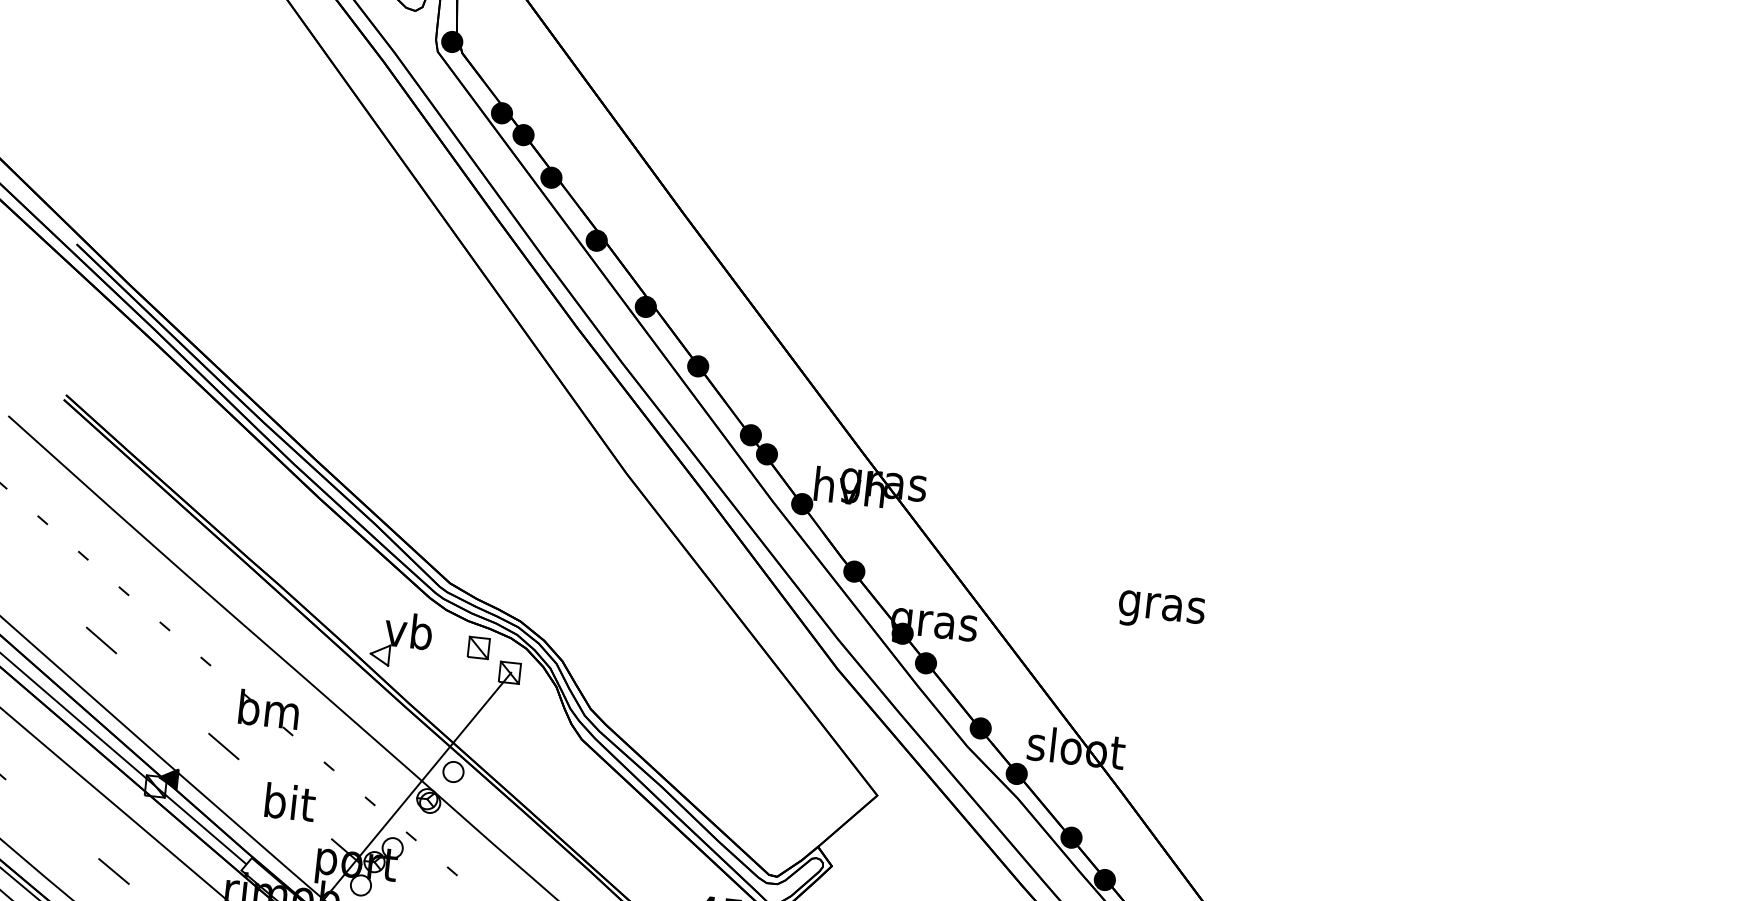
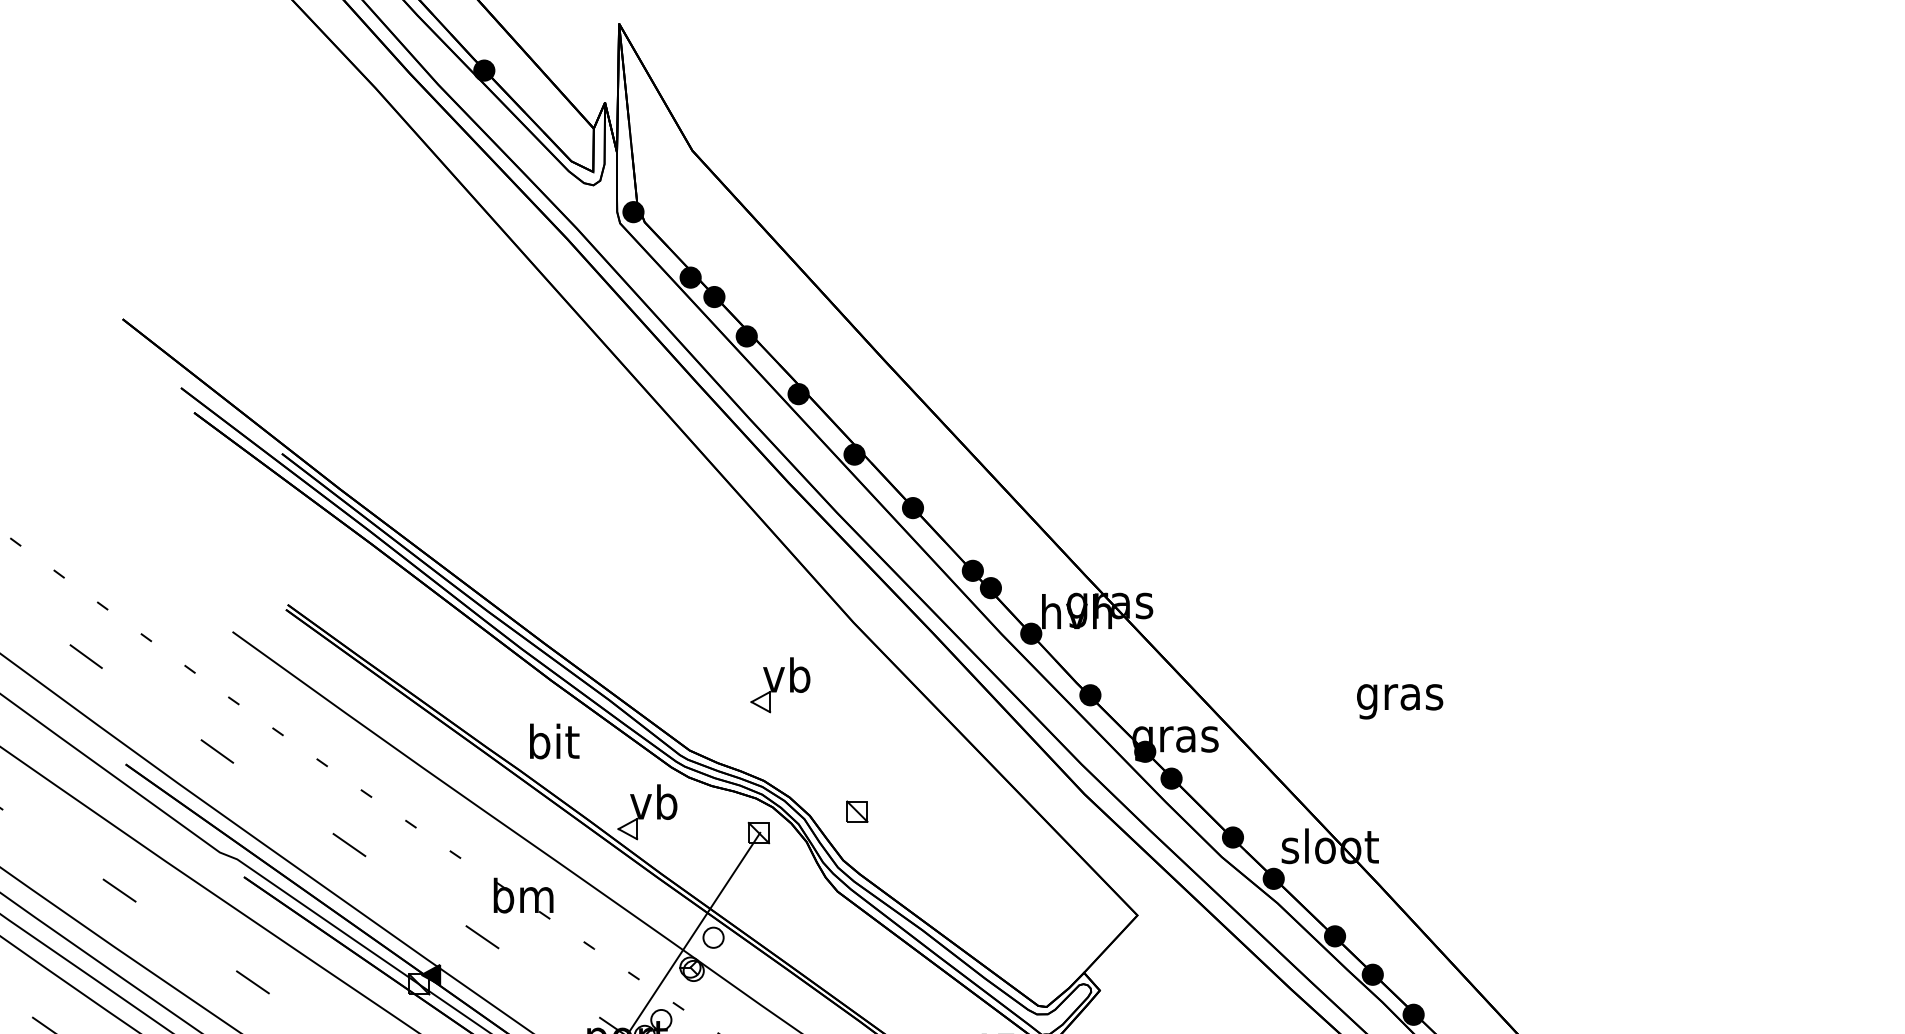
part: (547, 528) -> (780, 685), added
part: (478, 647) -> (857, 811), moved
text: (290, 802) -> (554, 741), moved

